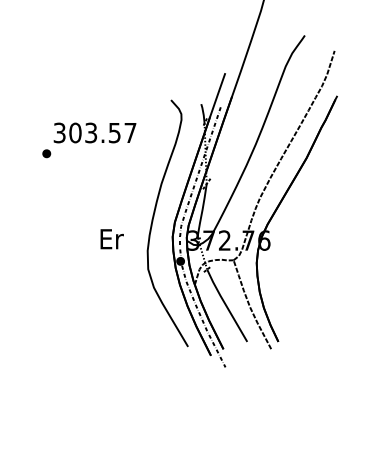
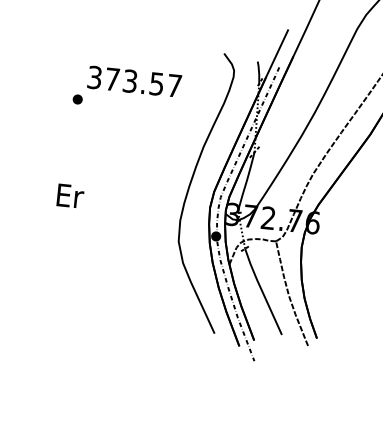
text: (75, 132) -> (112, 78), 303.57 -> 373.57
text: (111, 239) -> (69, 196), moved

